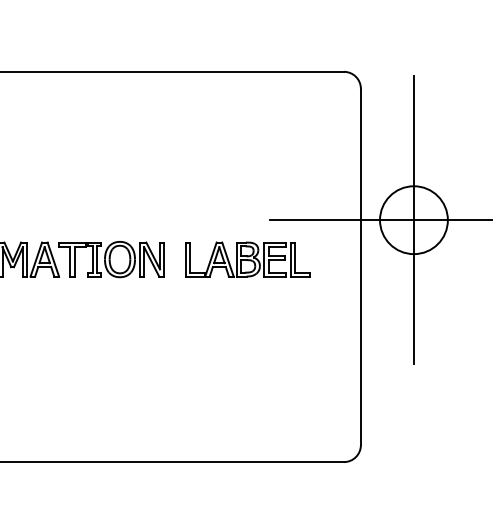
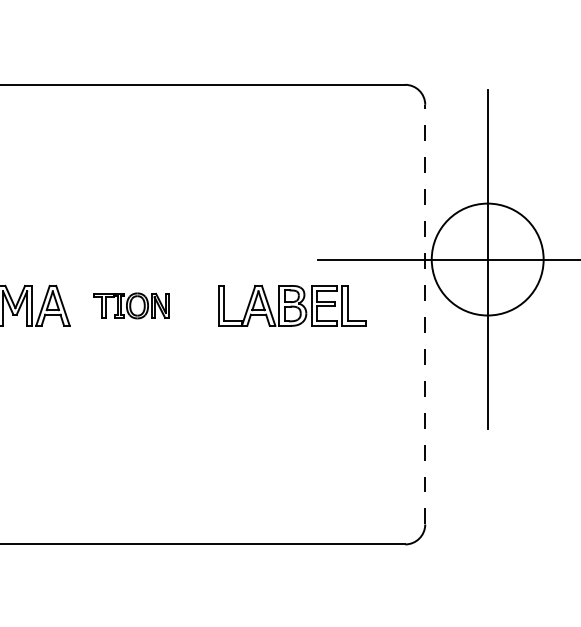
circle: (413, 220) -> (487, 259), size x1.4
part: (111, 259) -> (131, 305), size x0.6
line: (361, 266) -> (425, 314), solid -> dashed

